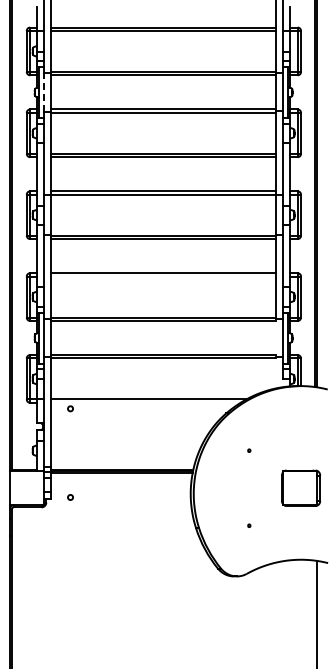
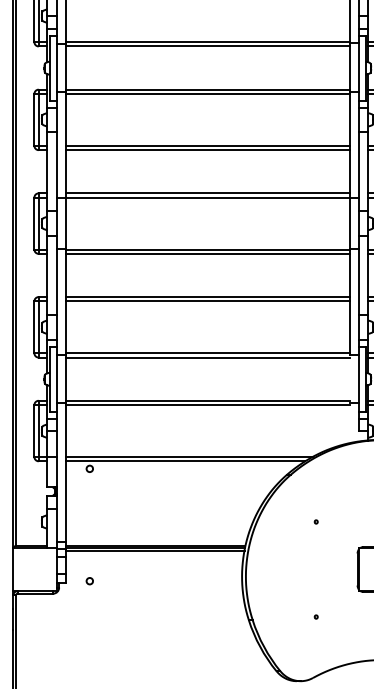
line: (44, 91) -> (56, 66), dashed -> solid
line: (163, 276) -> (207, 301), added
line: (145, 402) -> (184, 460), added

